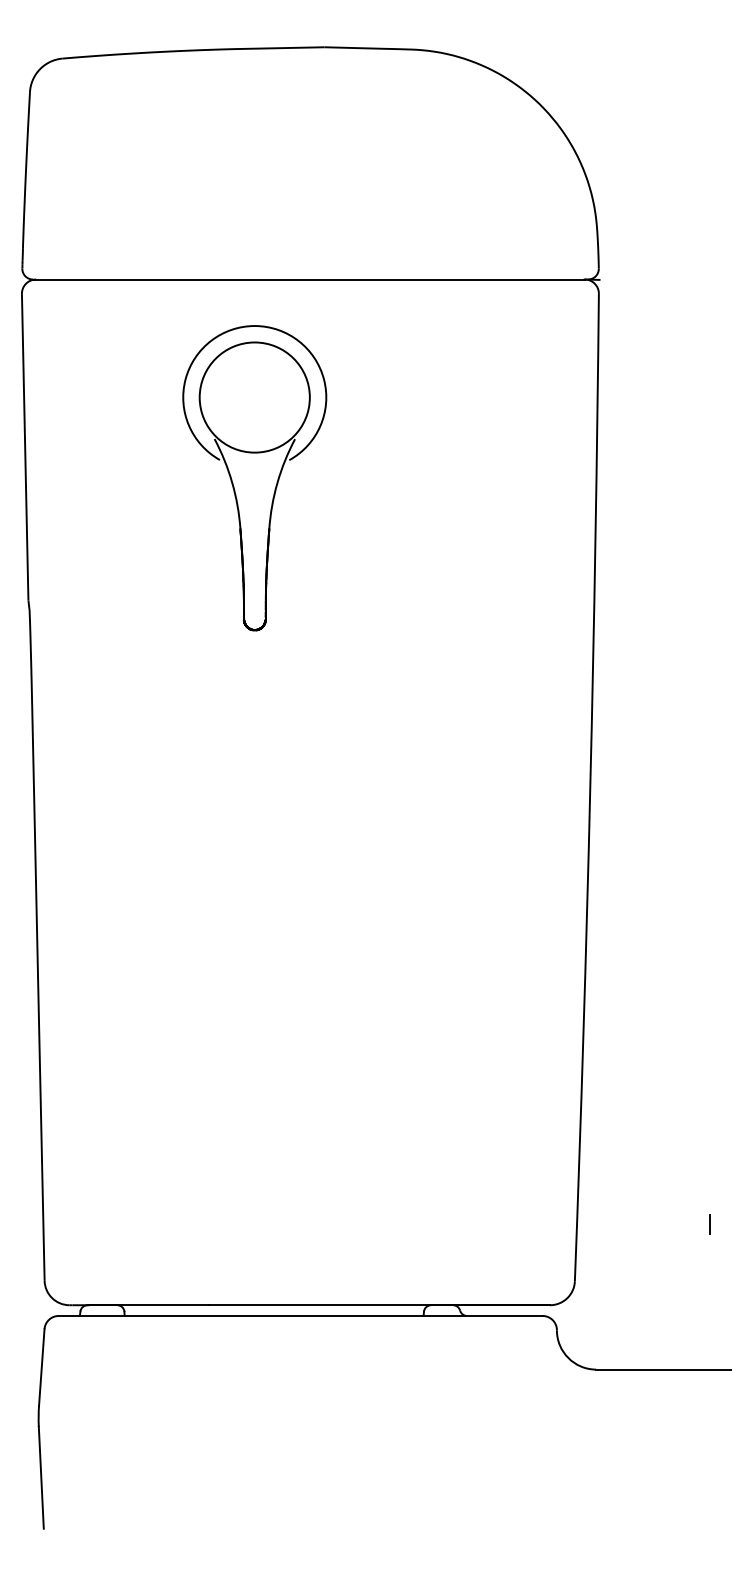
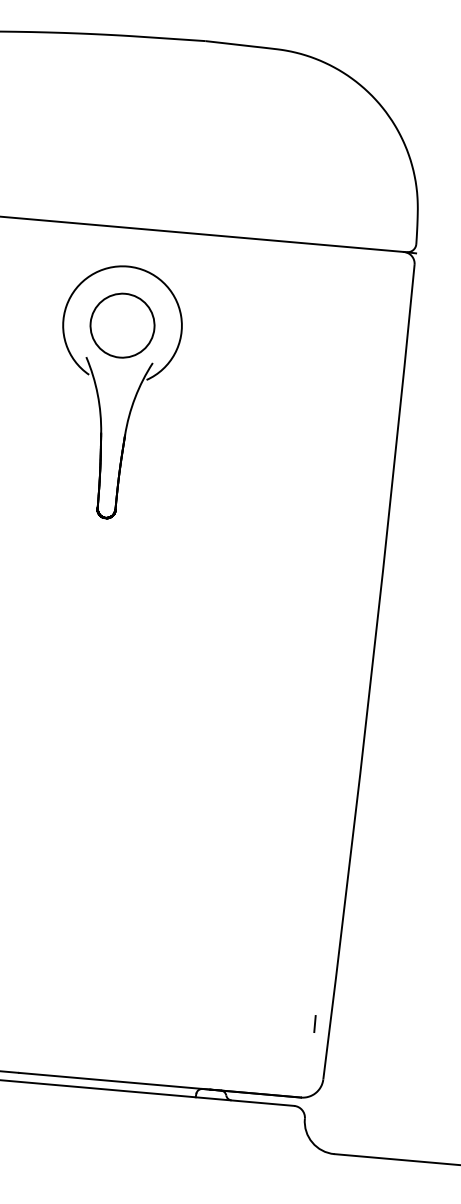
circle: (254, 397) -> (122, 325), size x0.7
line: (709, 1224) -> (314, 1023), moved

